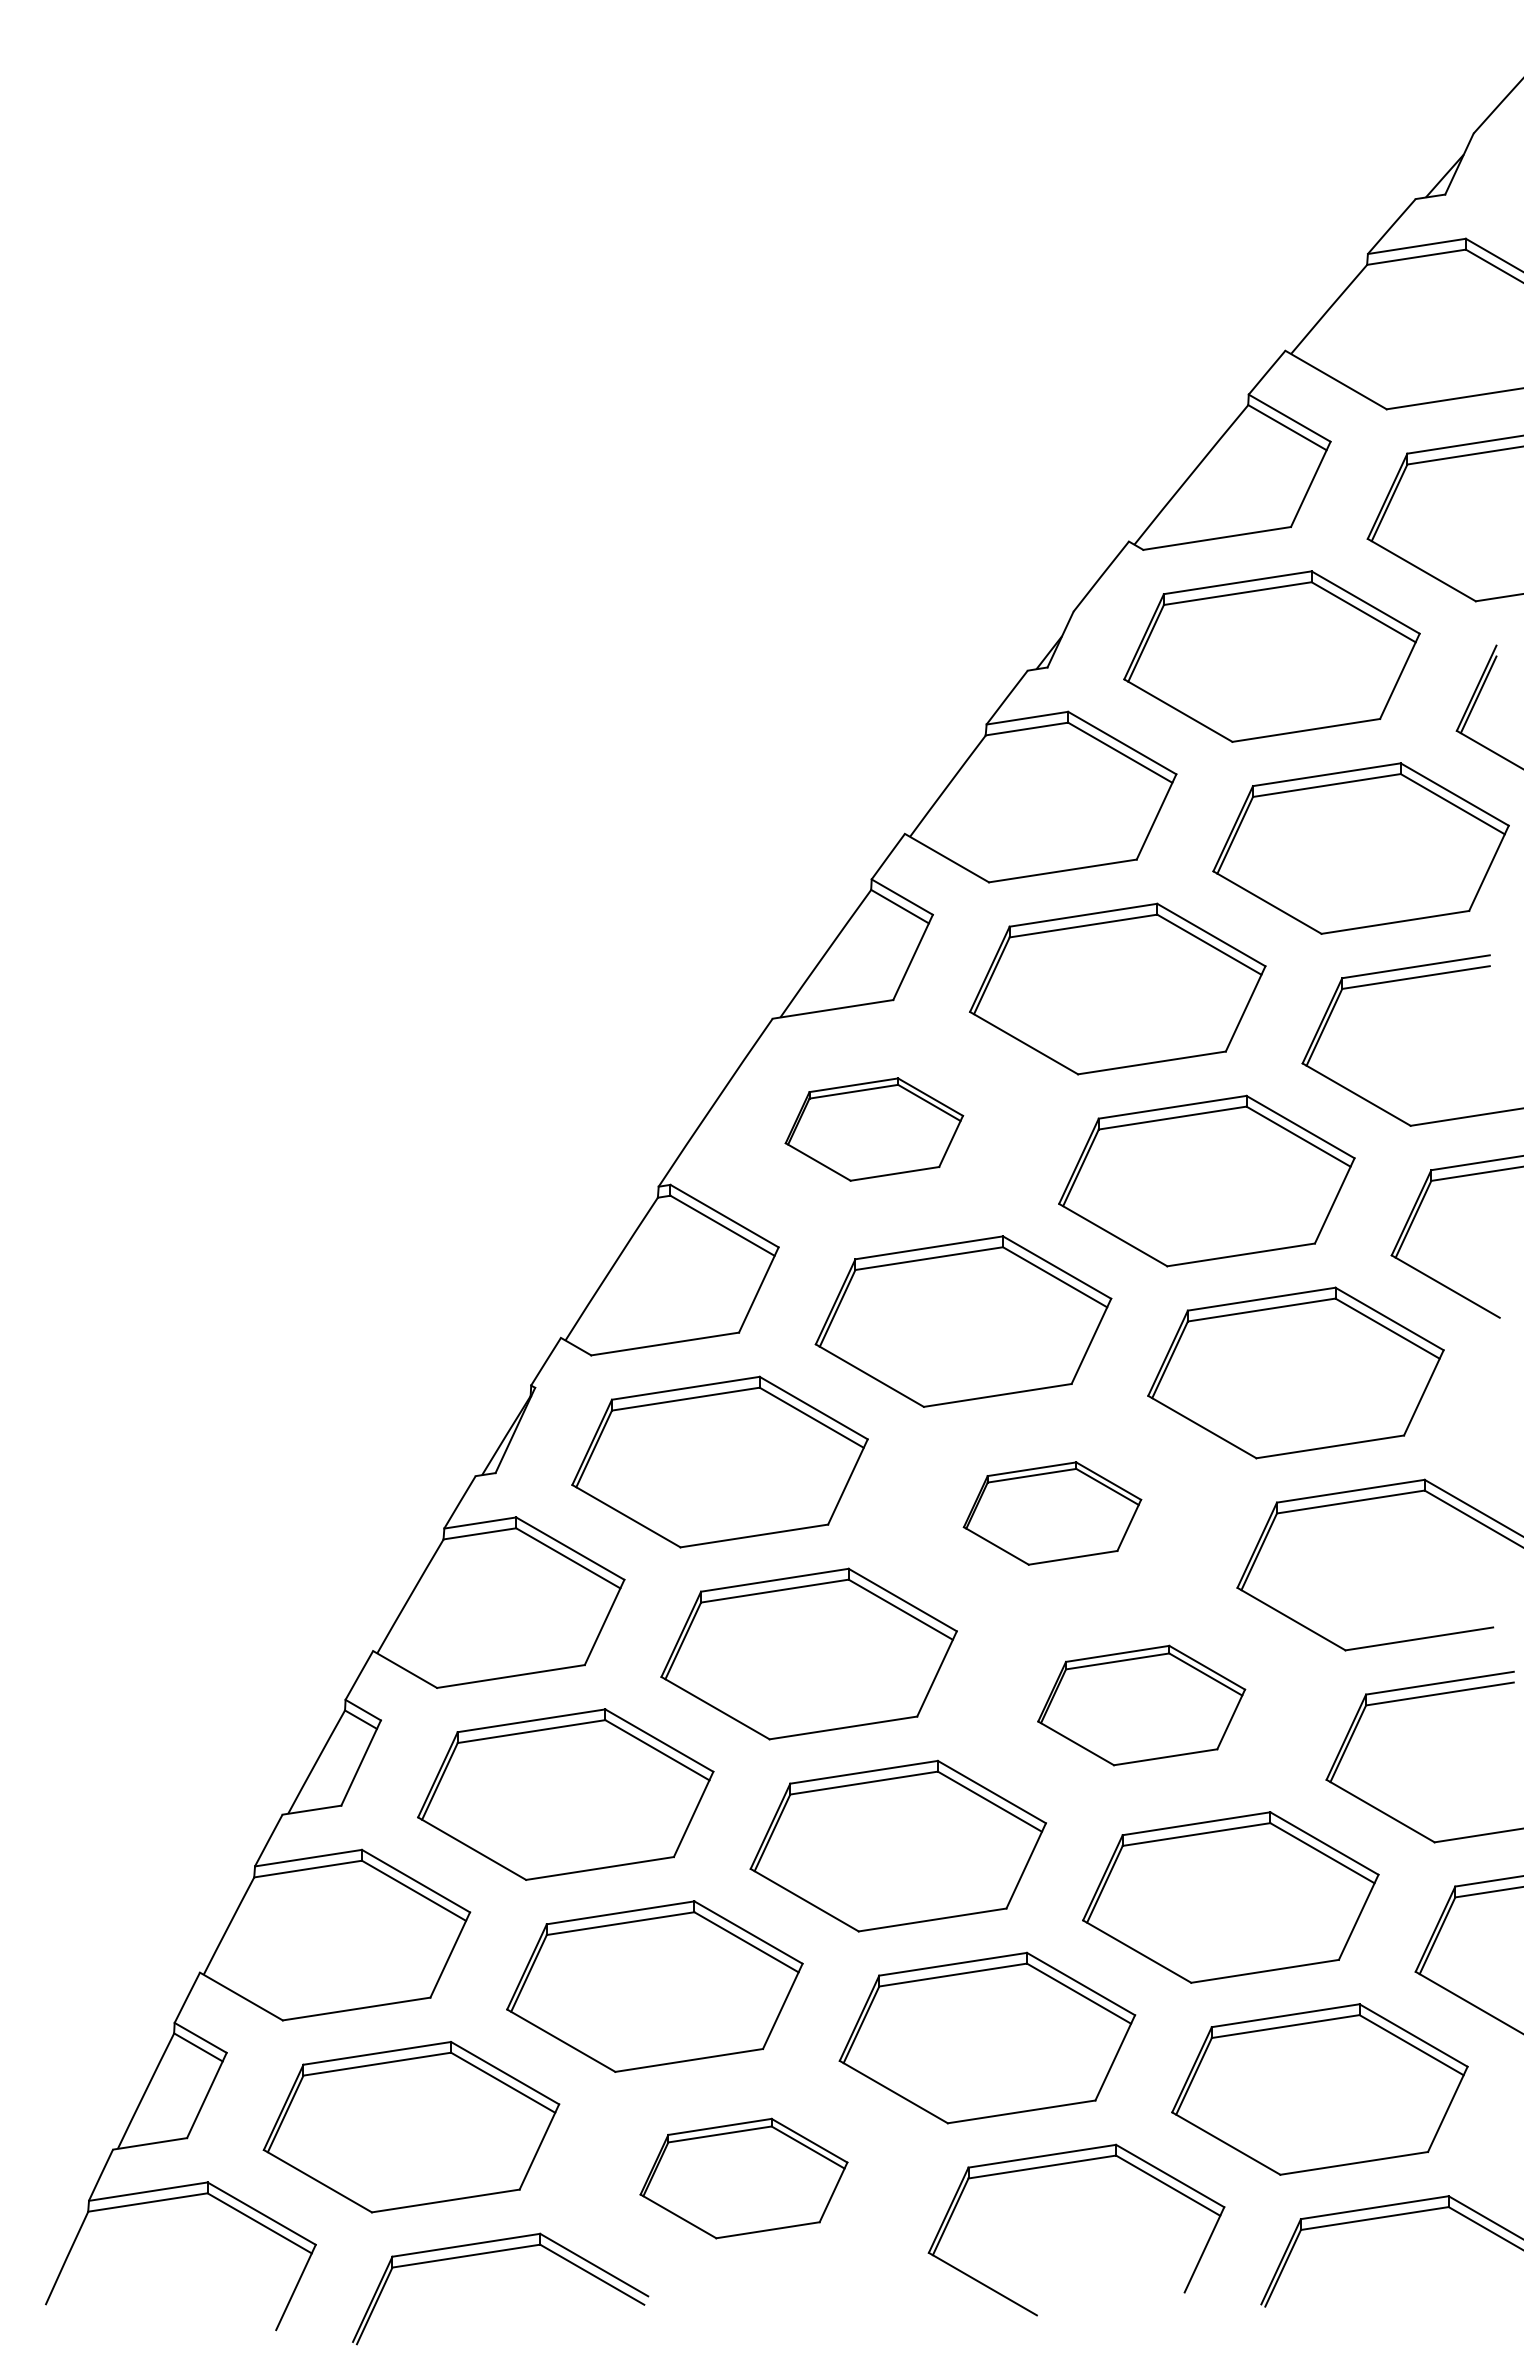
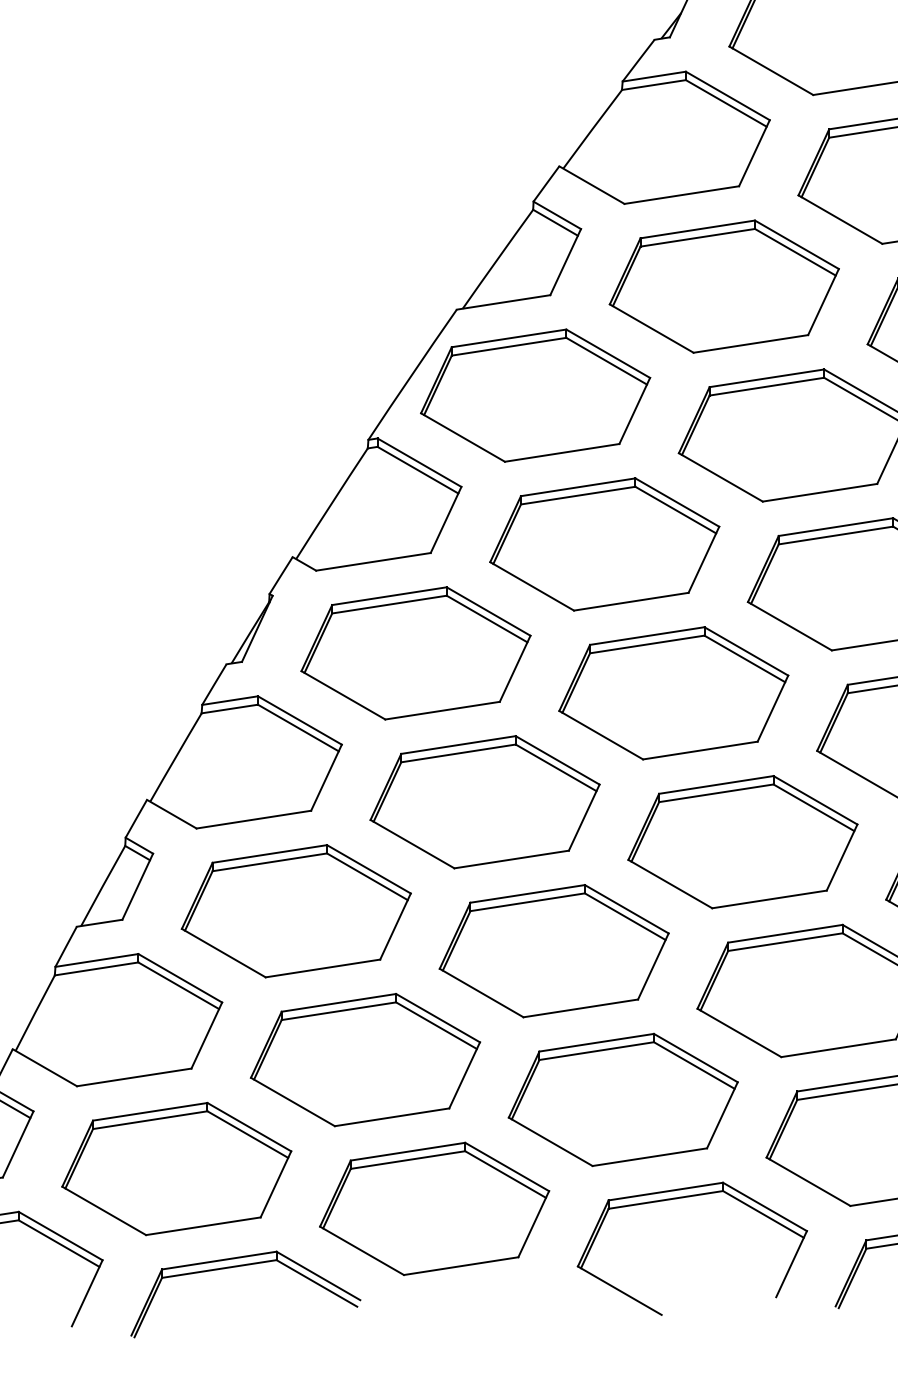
part: (874, 1129) -> (535, 395), size x1.67
part: (1052, 1513) -> (673, 693), size x1.67
part: (1141, 1705) -> (742, 842), size x1.43
part: (743, 2178) -> (434, 1208), size x1.43

